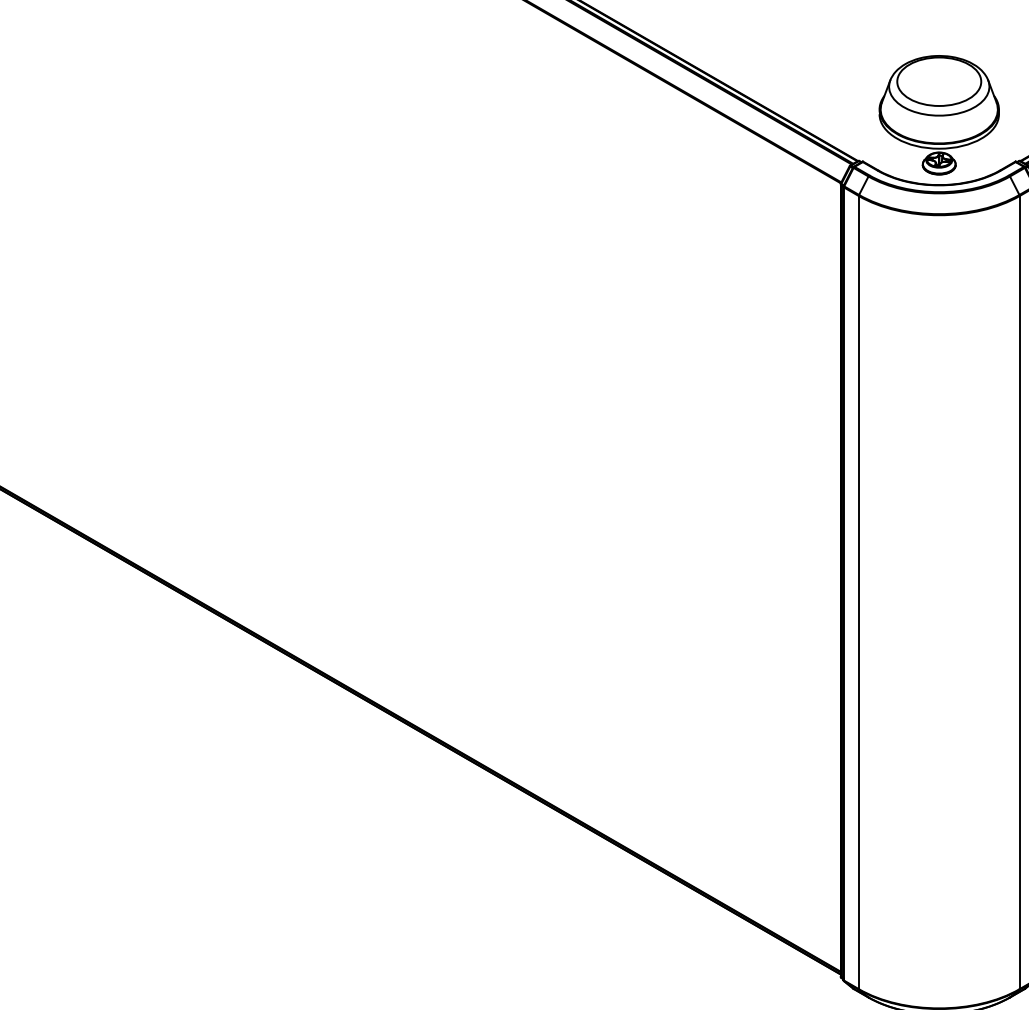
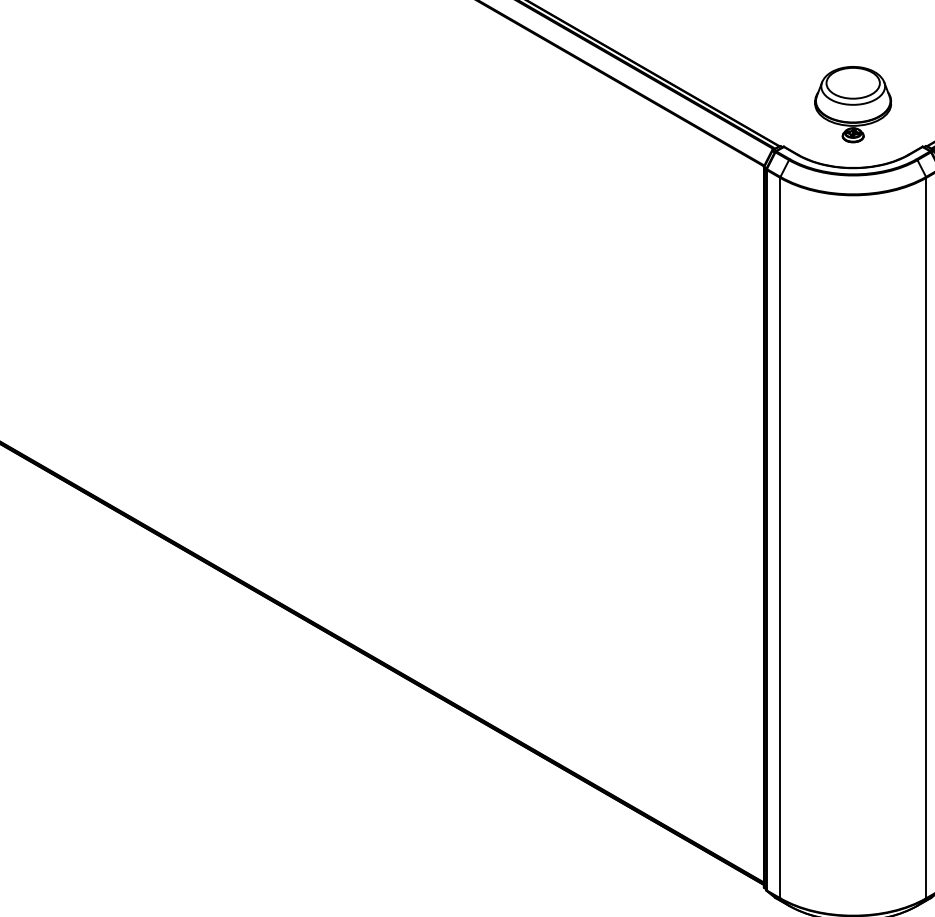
part: (938, 115) -> (852, 104), size x0.7

